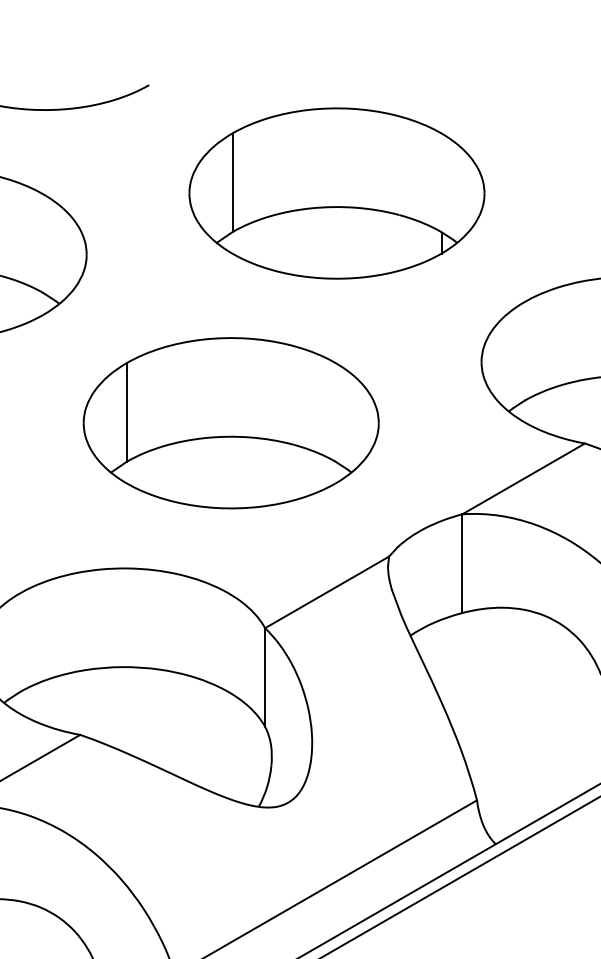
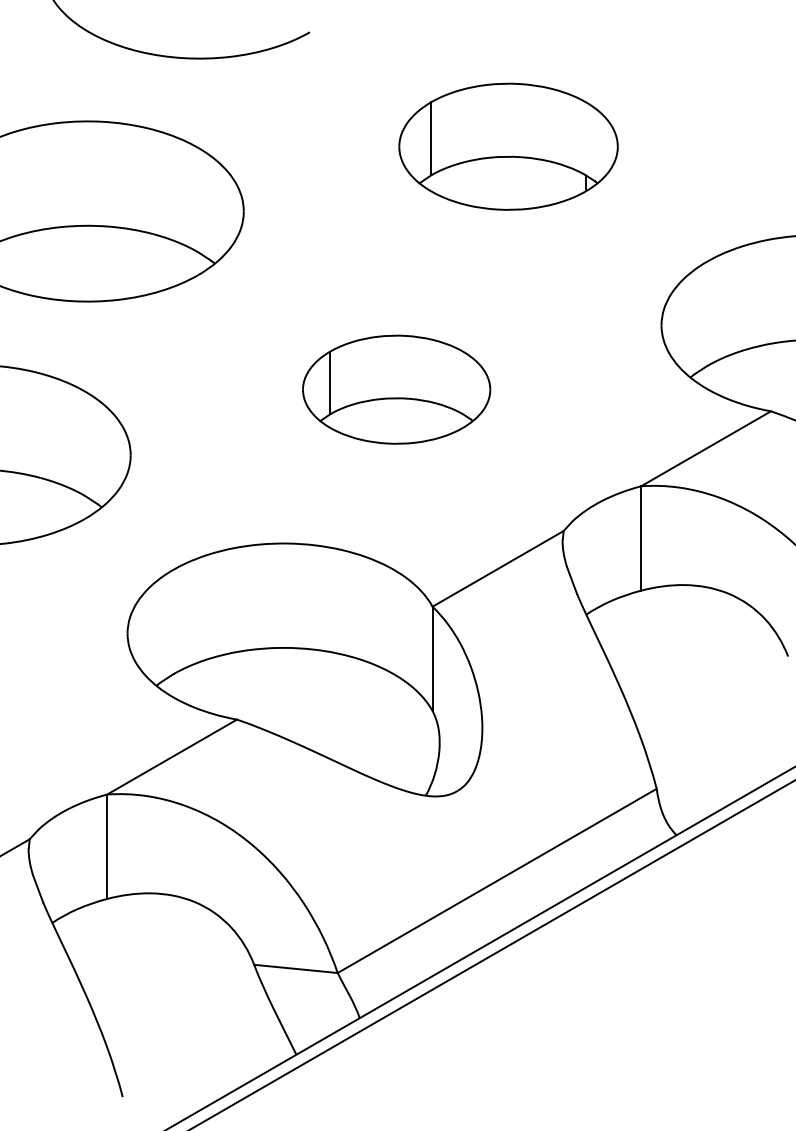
part: (336, 193) -> (508, 146), size x0.7
part: (231, 422) -> (396, 389), size x0.6

